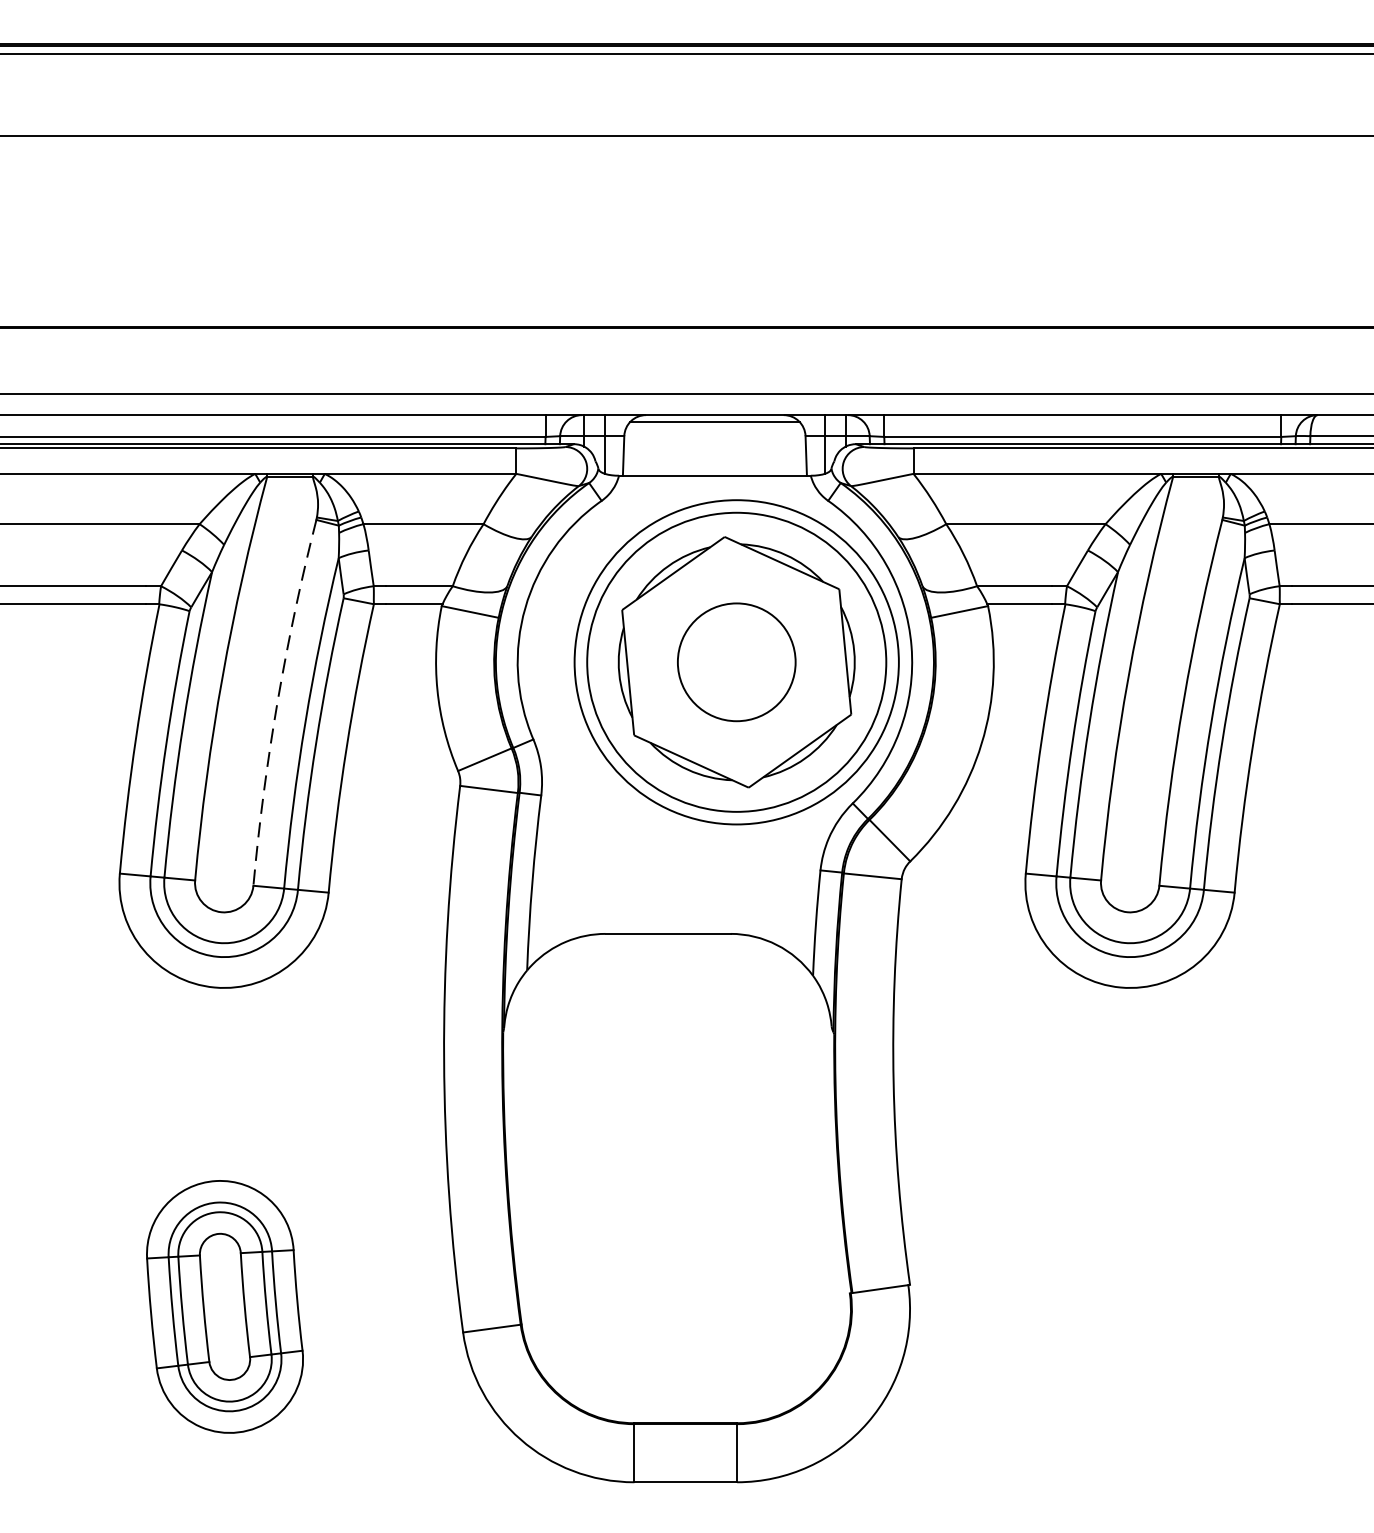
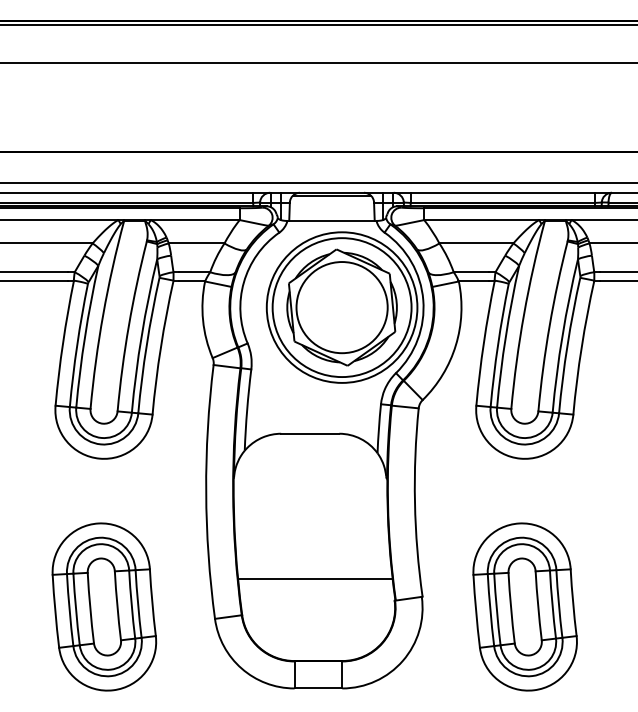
circle: (735, 662) -> (341, 307), size x1.67
arc: (276, 700) -> (128, 325), dashed -> solid
line: (679, 1247) -> (315, 579), added
part: (225, 1305) -> (104, 606), size x1.43
part: (1129, 1305) -> (524, 606), added

